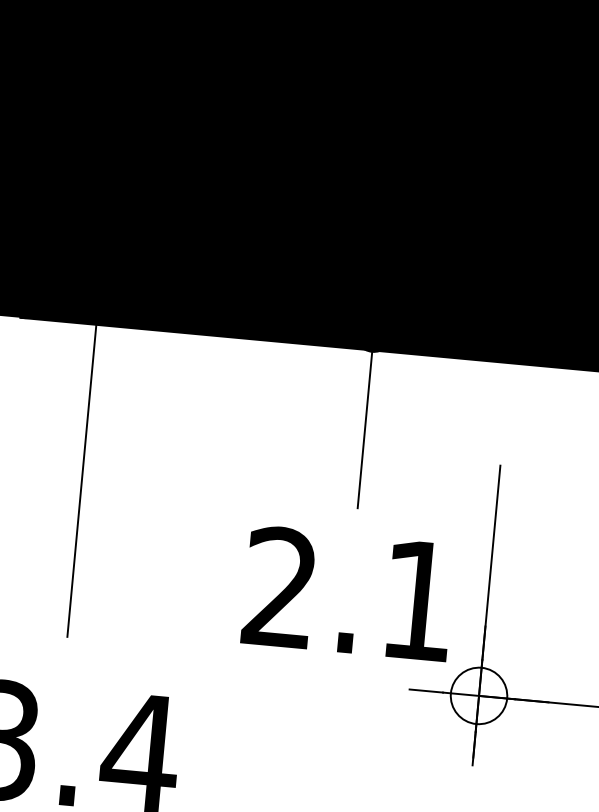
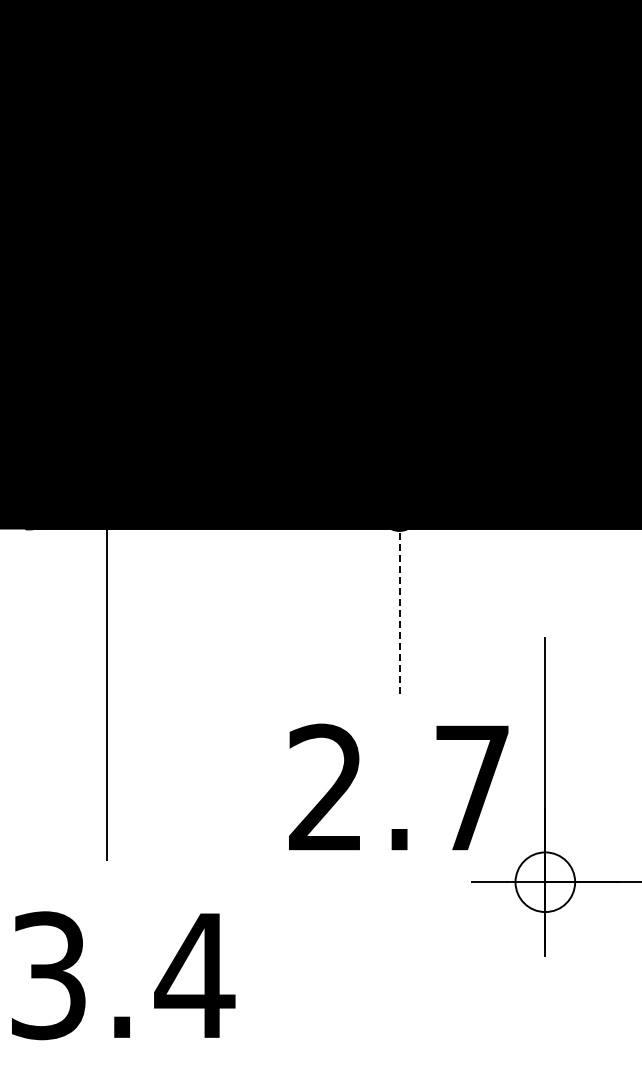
line: (365, 421) -> (399, 604), solid -> dashed
text: (418, 600) -> (472, 787), 2.1 -> 2.7

